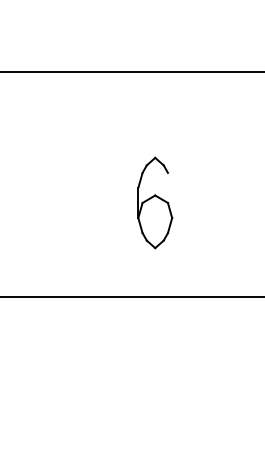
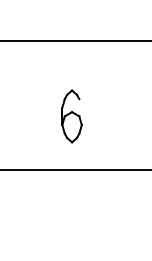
part: (154, 203) -> (71, 116), moved

